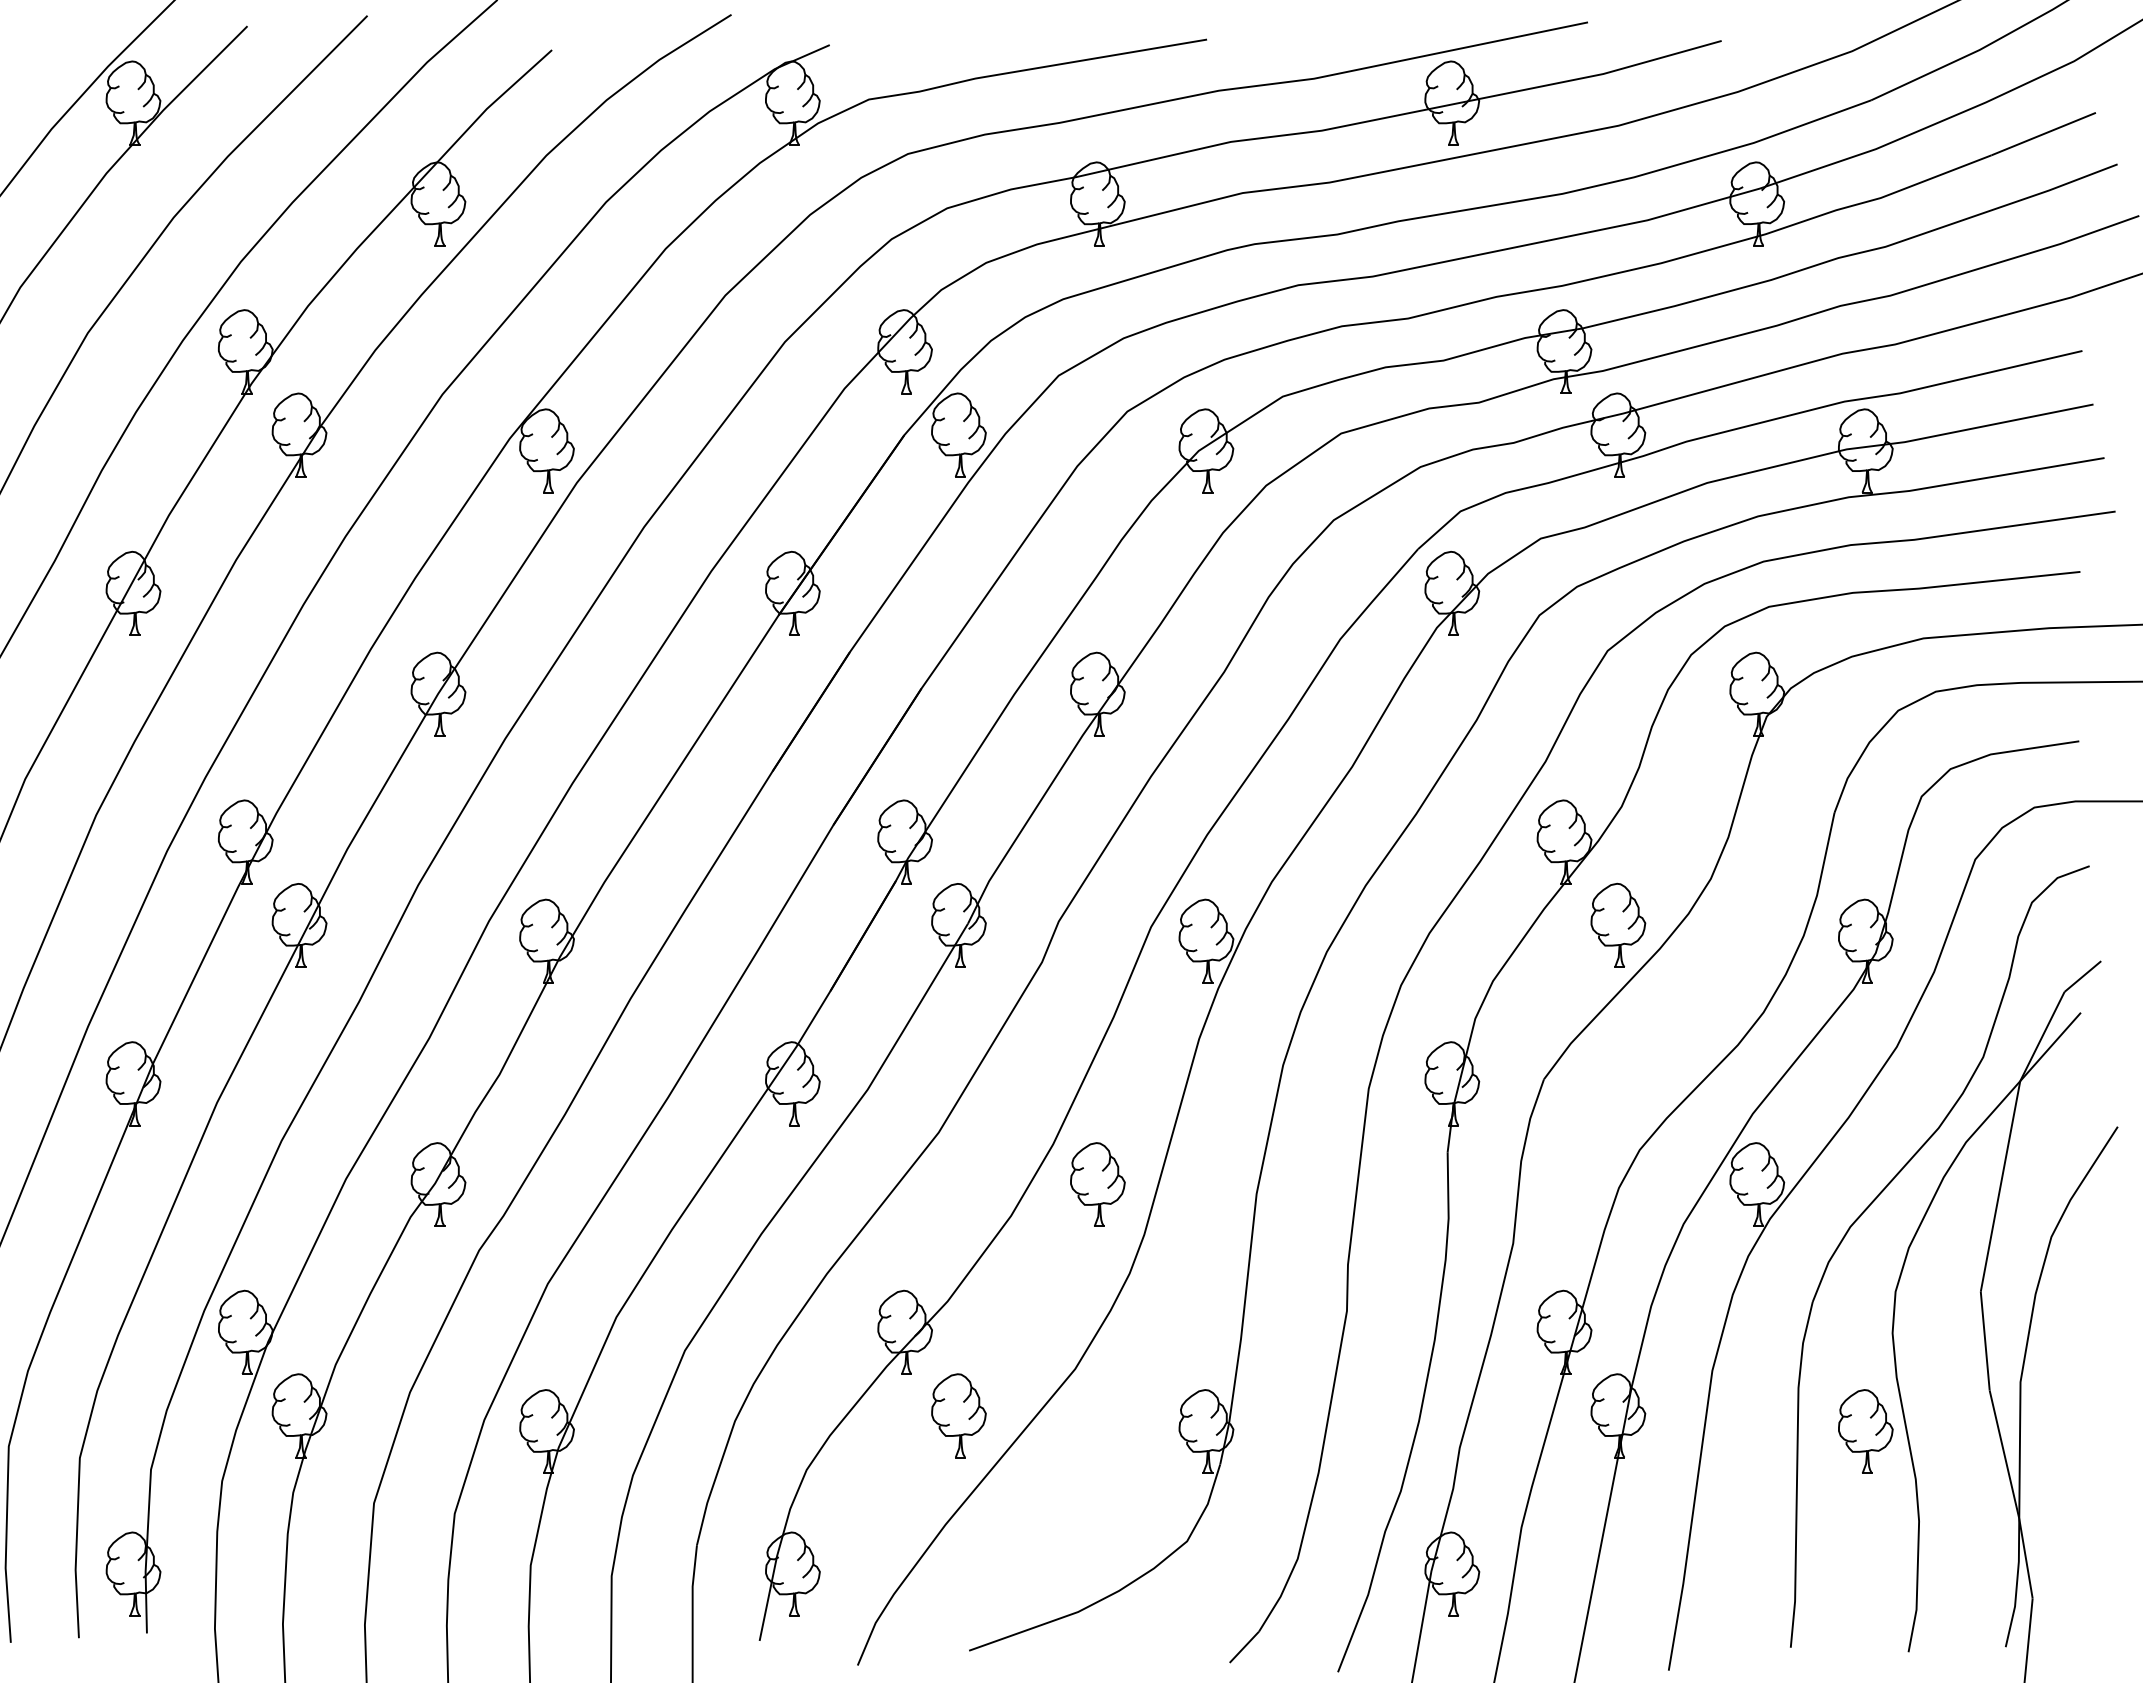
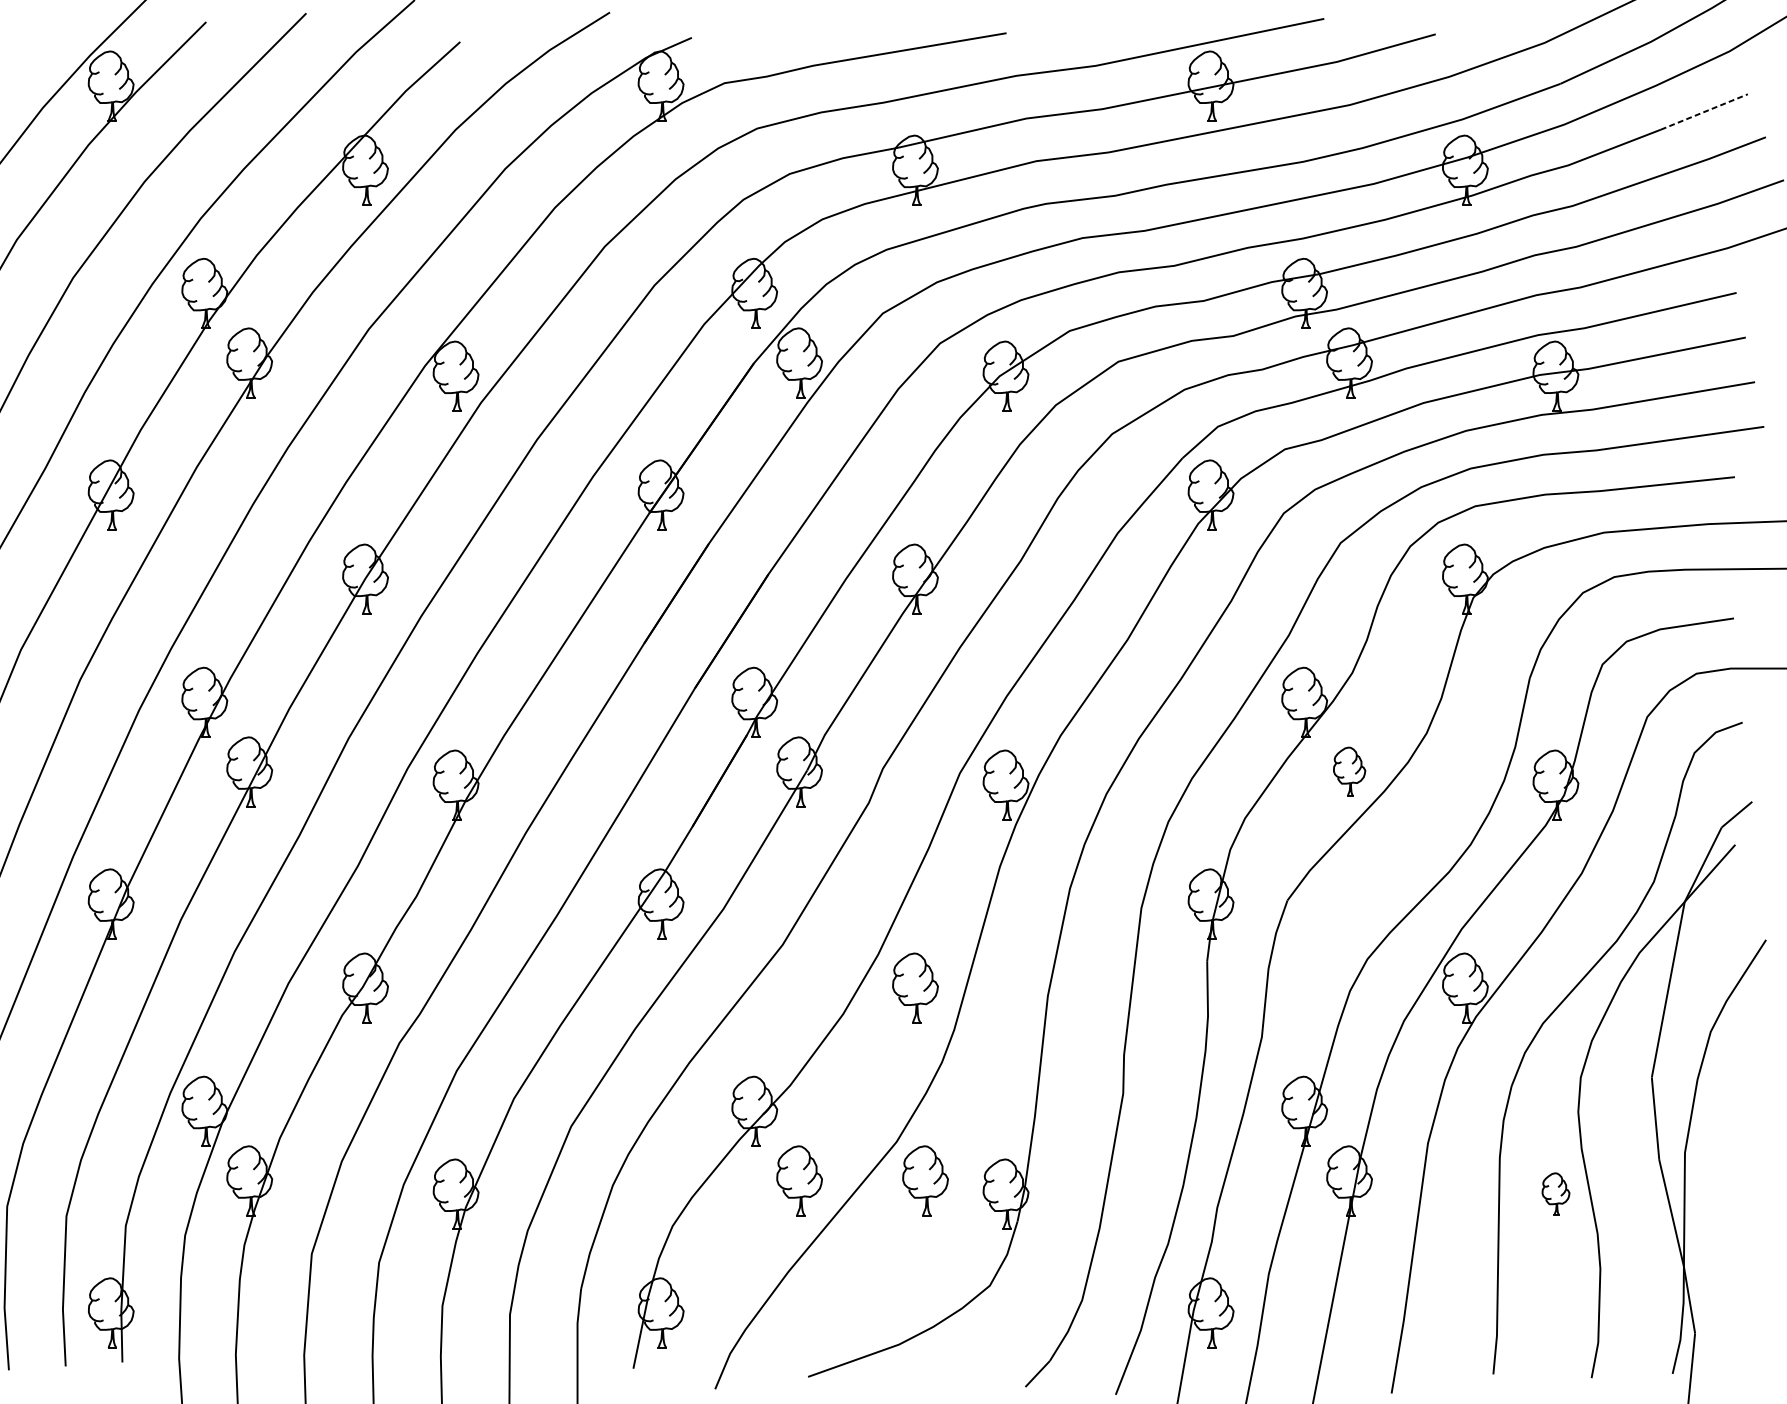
line: (2044, 133) -> (1704, 111), solid -> dashed
part: (1618, 924) -> (1349, 771), size x0.7
part: (1109, 1415) -> (925, 1180), added
part: (1865, 1431) -> (1555, 1194), size x0.6

